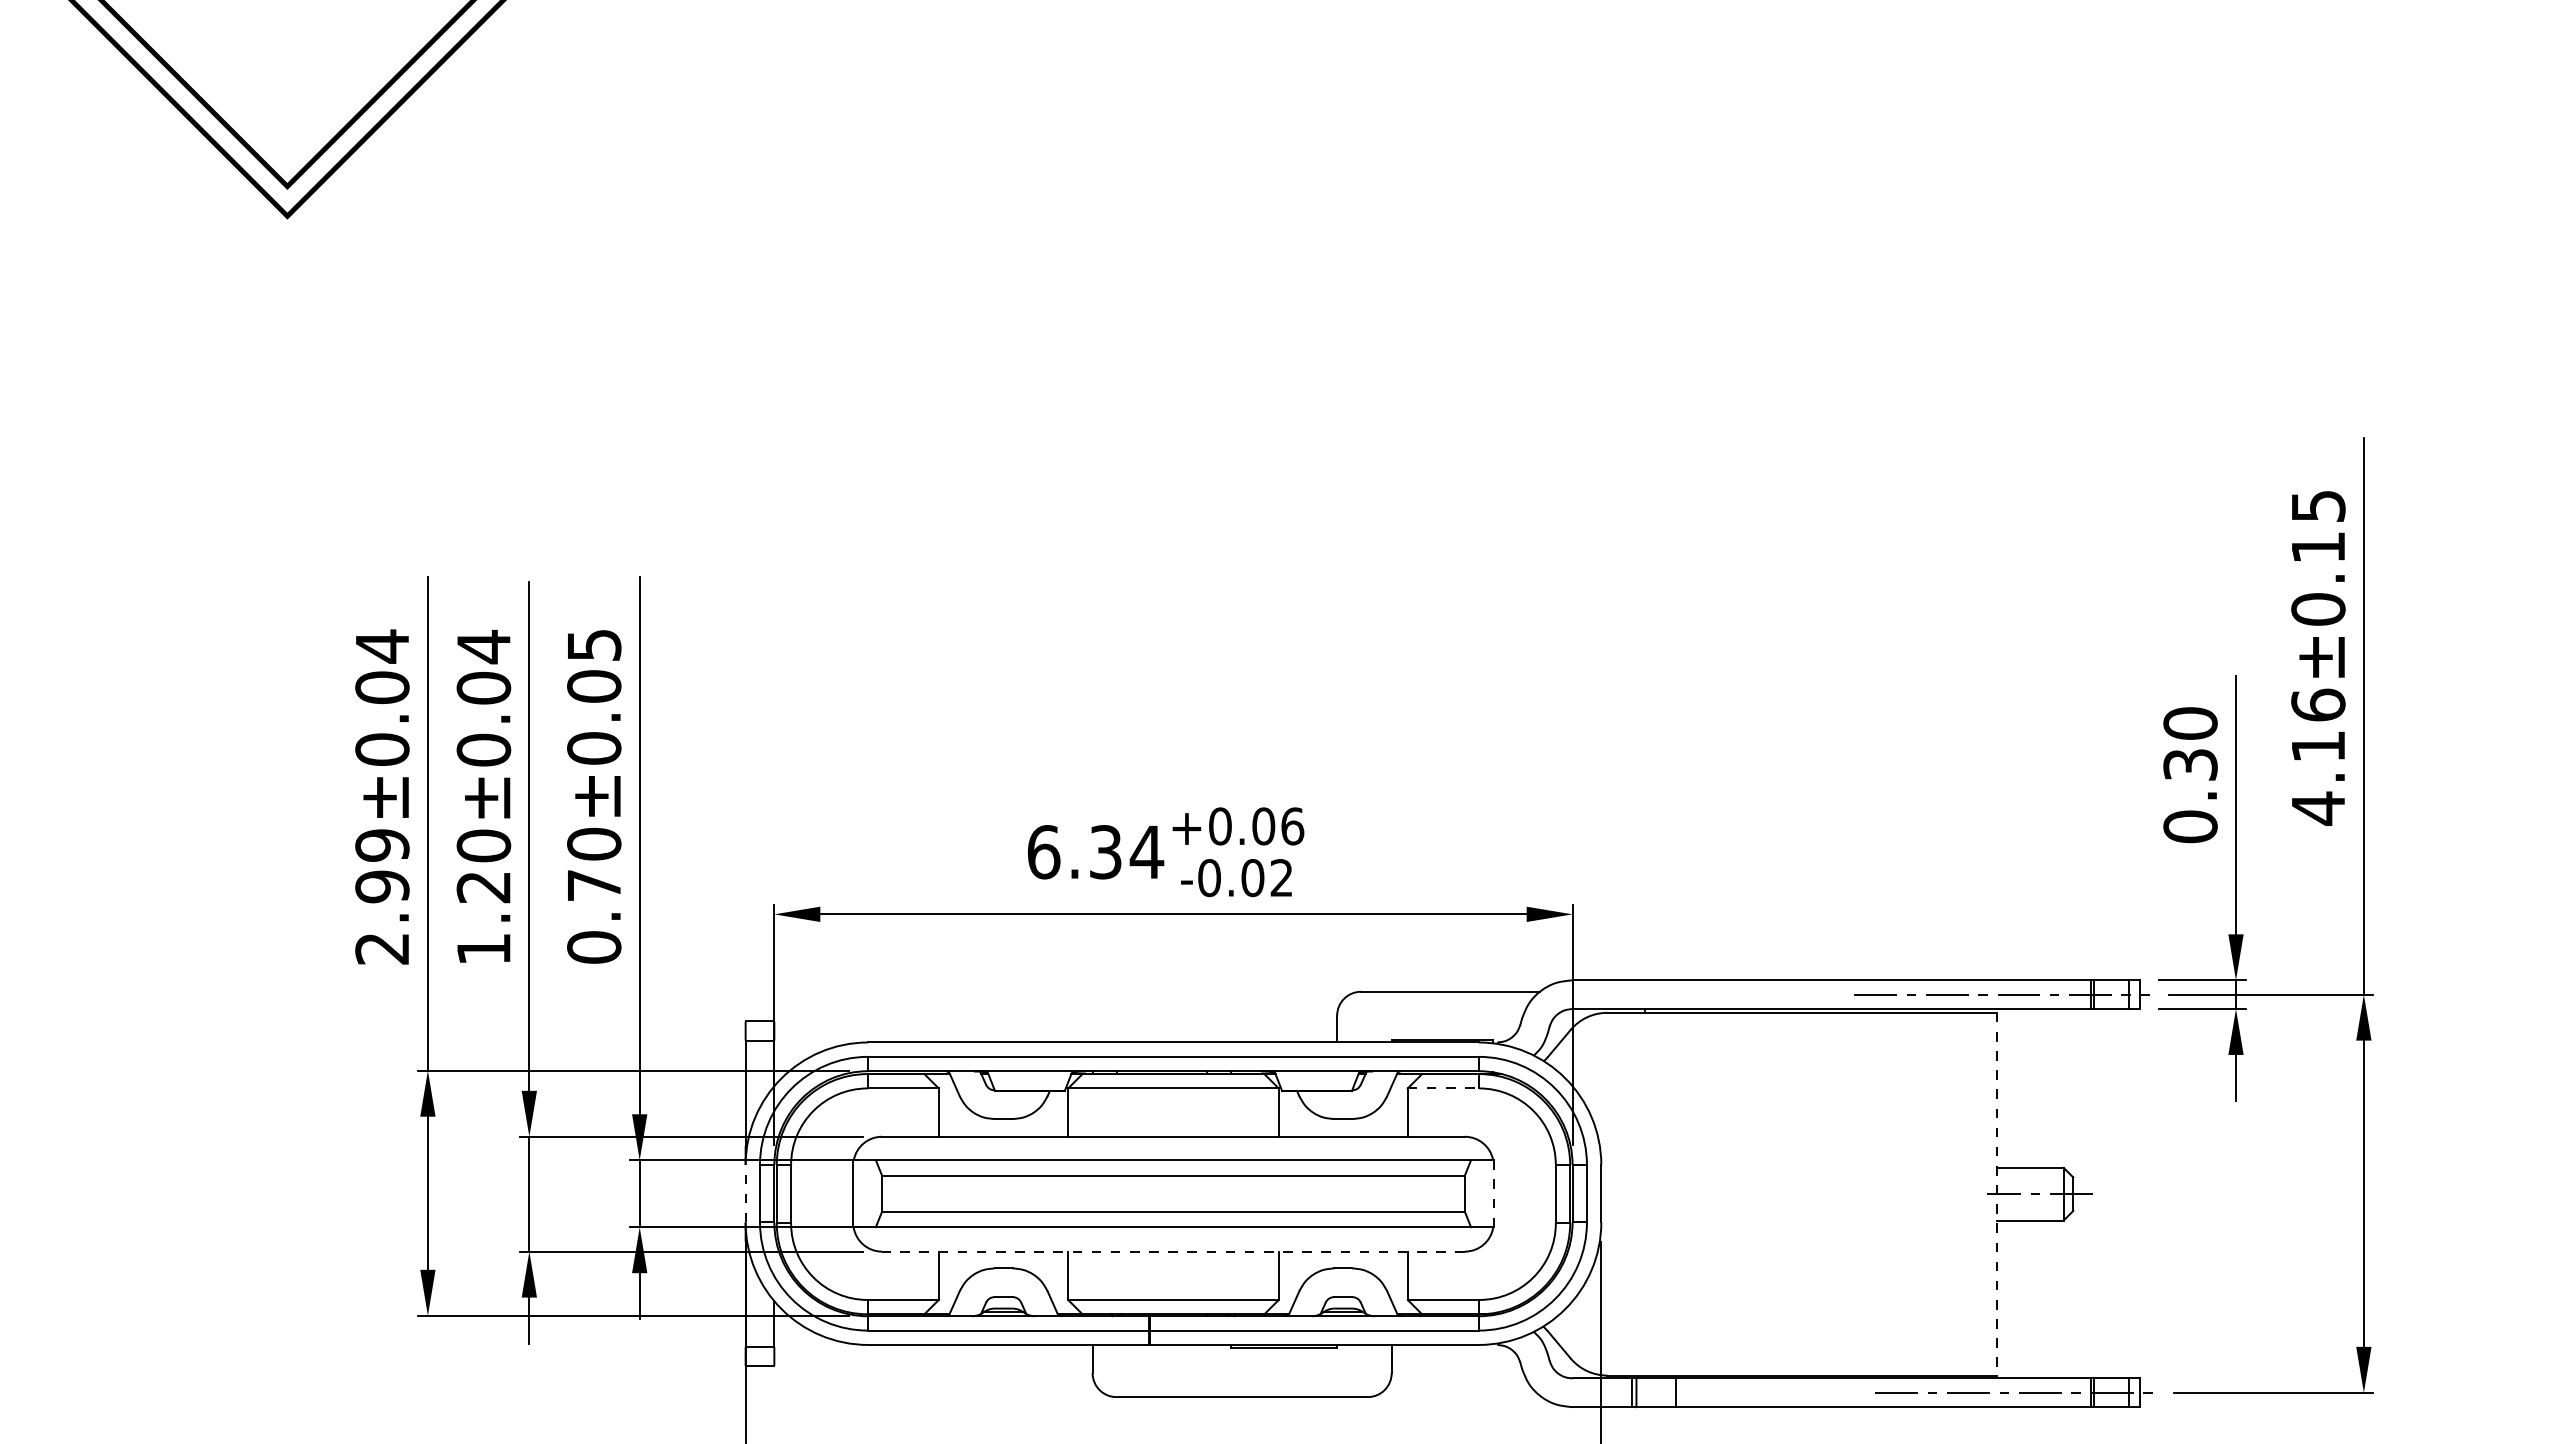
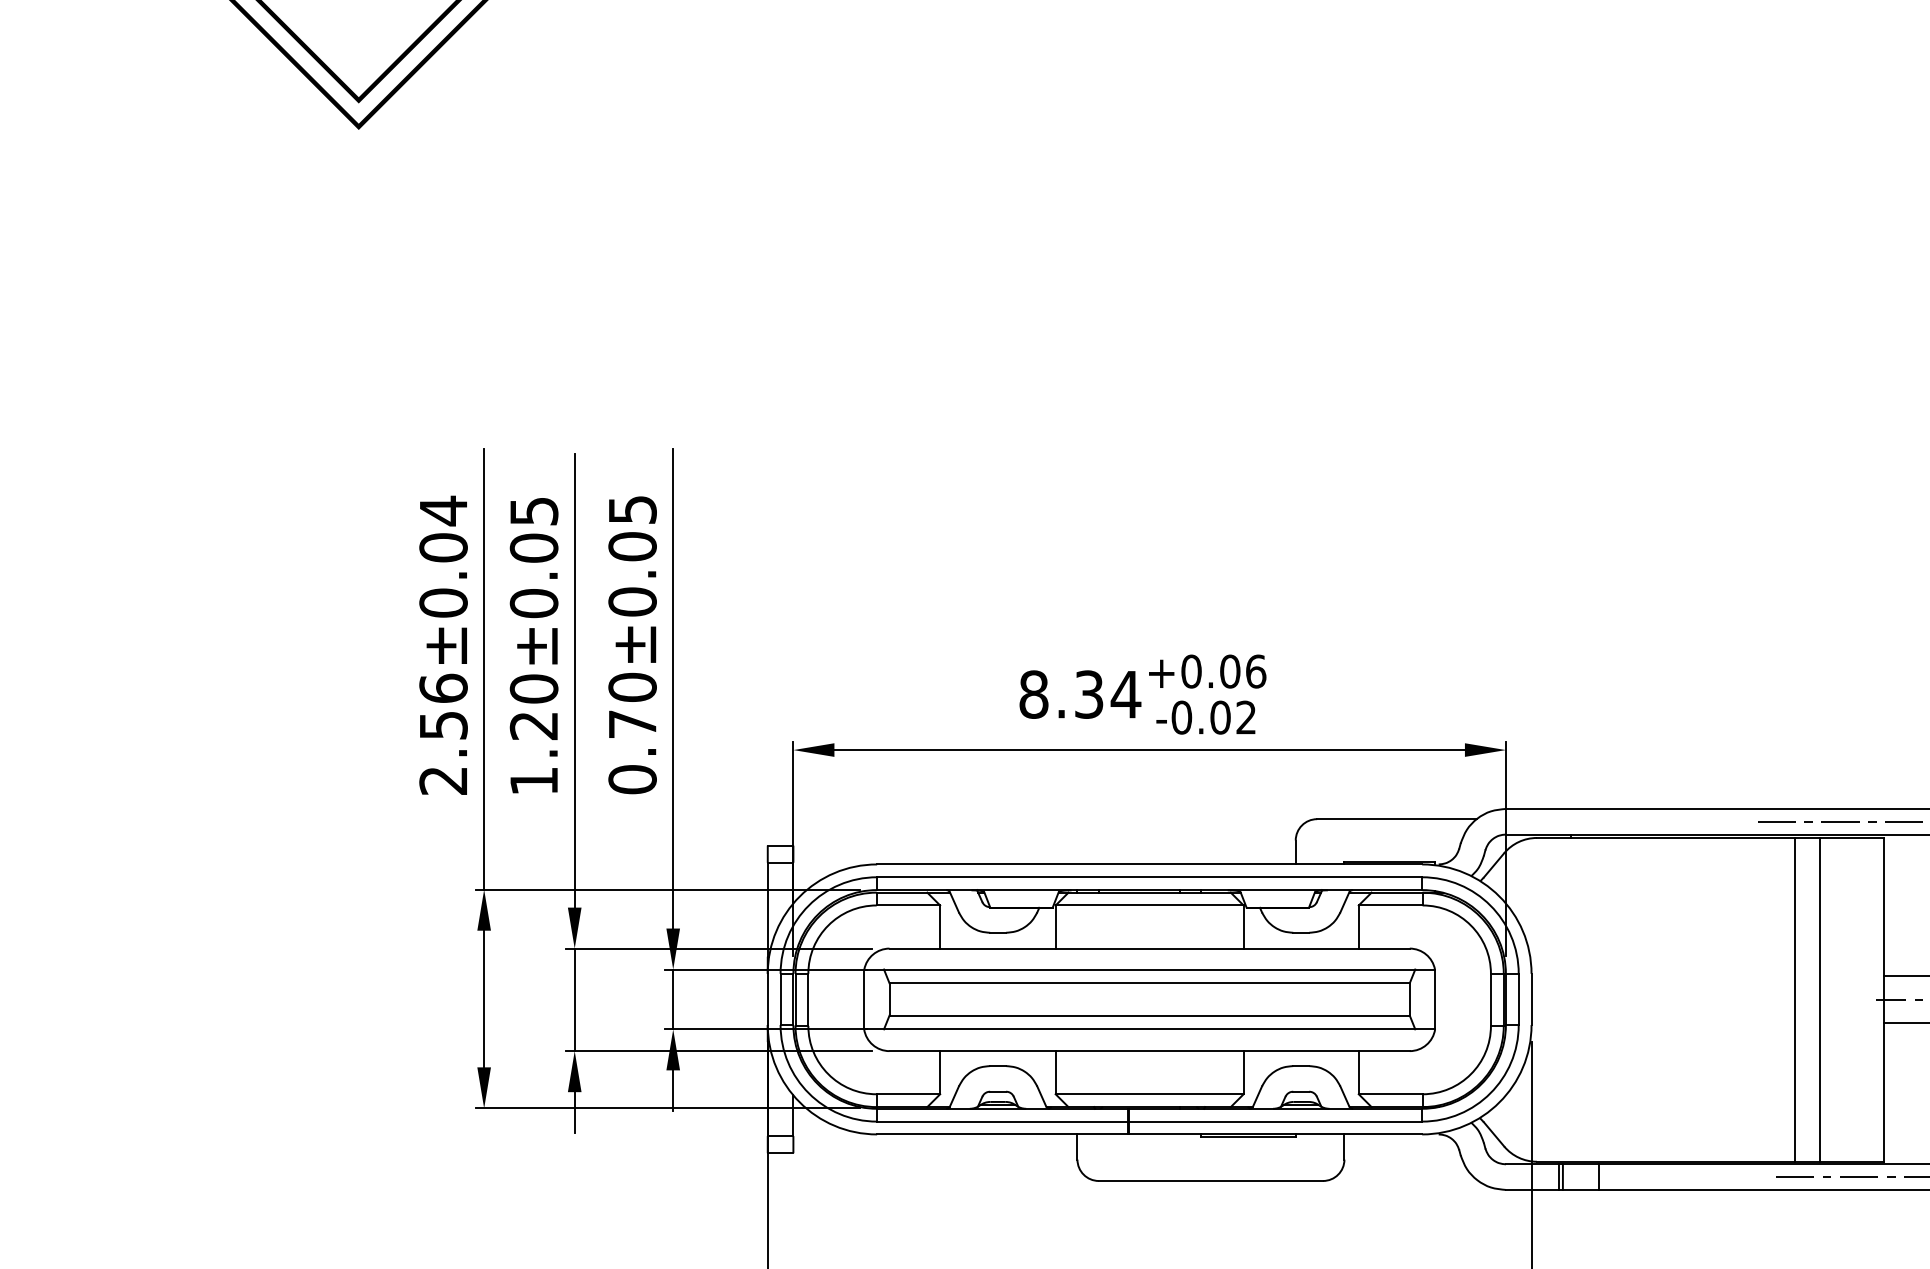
text: (484, 646) -> (534, 510), 1.20±0.04 -> 1.20±0.05
text: (1043, 852) -> (1033, 694), 6.34 -> 8.34
text: (382, 865) -> (443, 706), 2.99±0.04 -> 2.56±0.04
line: (1443, 1088) -> (1390, 905), dashed -> solid
line: (745, 1193) -> (767, 999), dashed -> solid
line: (1896, 1193) -> (1795, 999), added
line: (1924, 1193) -> (1820, 999), added
line: (1493, 1194) -> (1435, 1000), dashed -> solid
line: (1996, 1194) -> (1884, 1000), dashed -> solid
line: (1172, 1251) -> (1148, 1051), dashed -> solid

